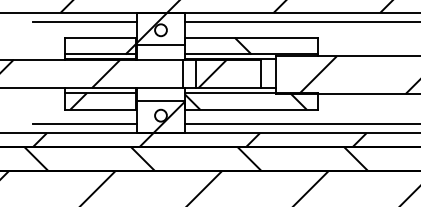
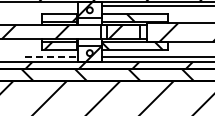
line: (84, 22) -> (51, 6), removed
line: (86, 124) -> (52, 57), solid -> dashed

